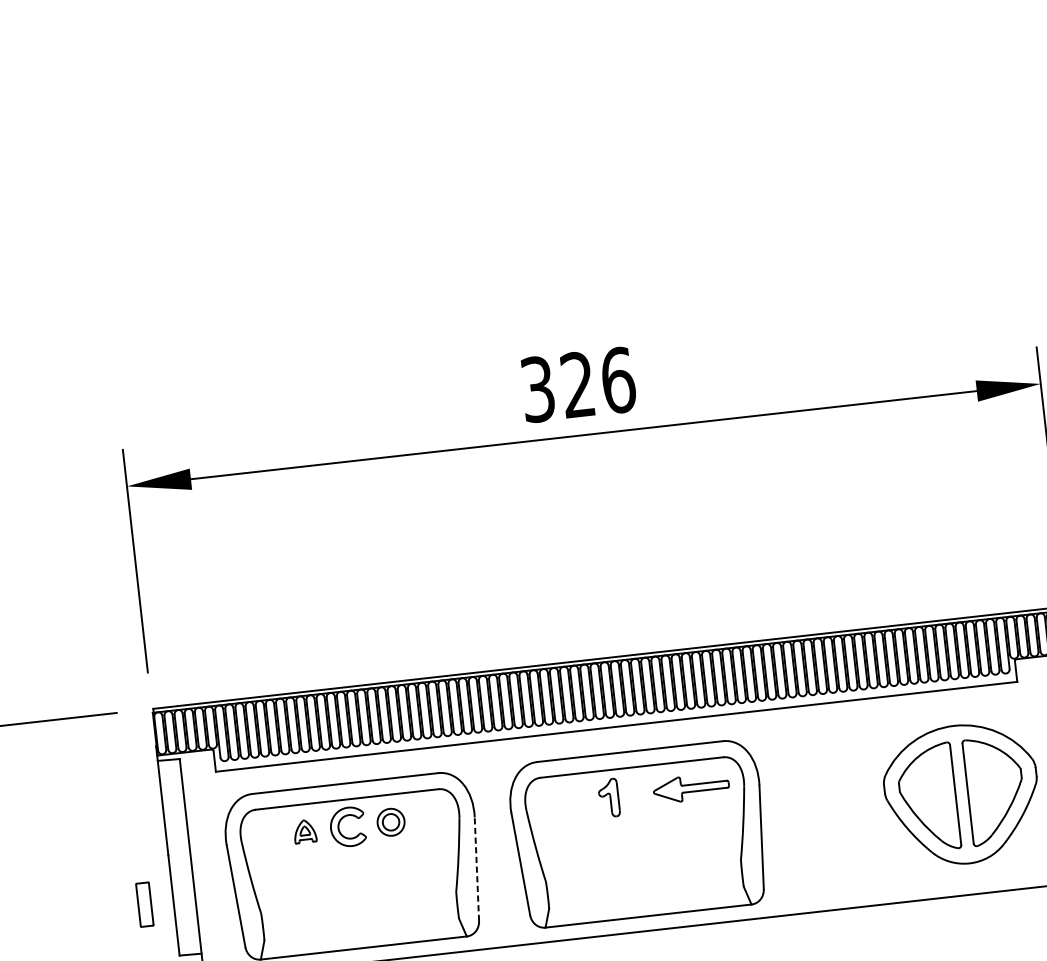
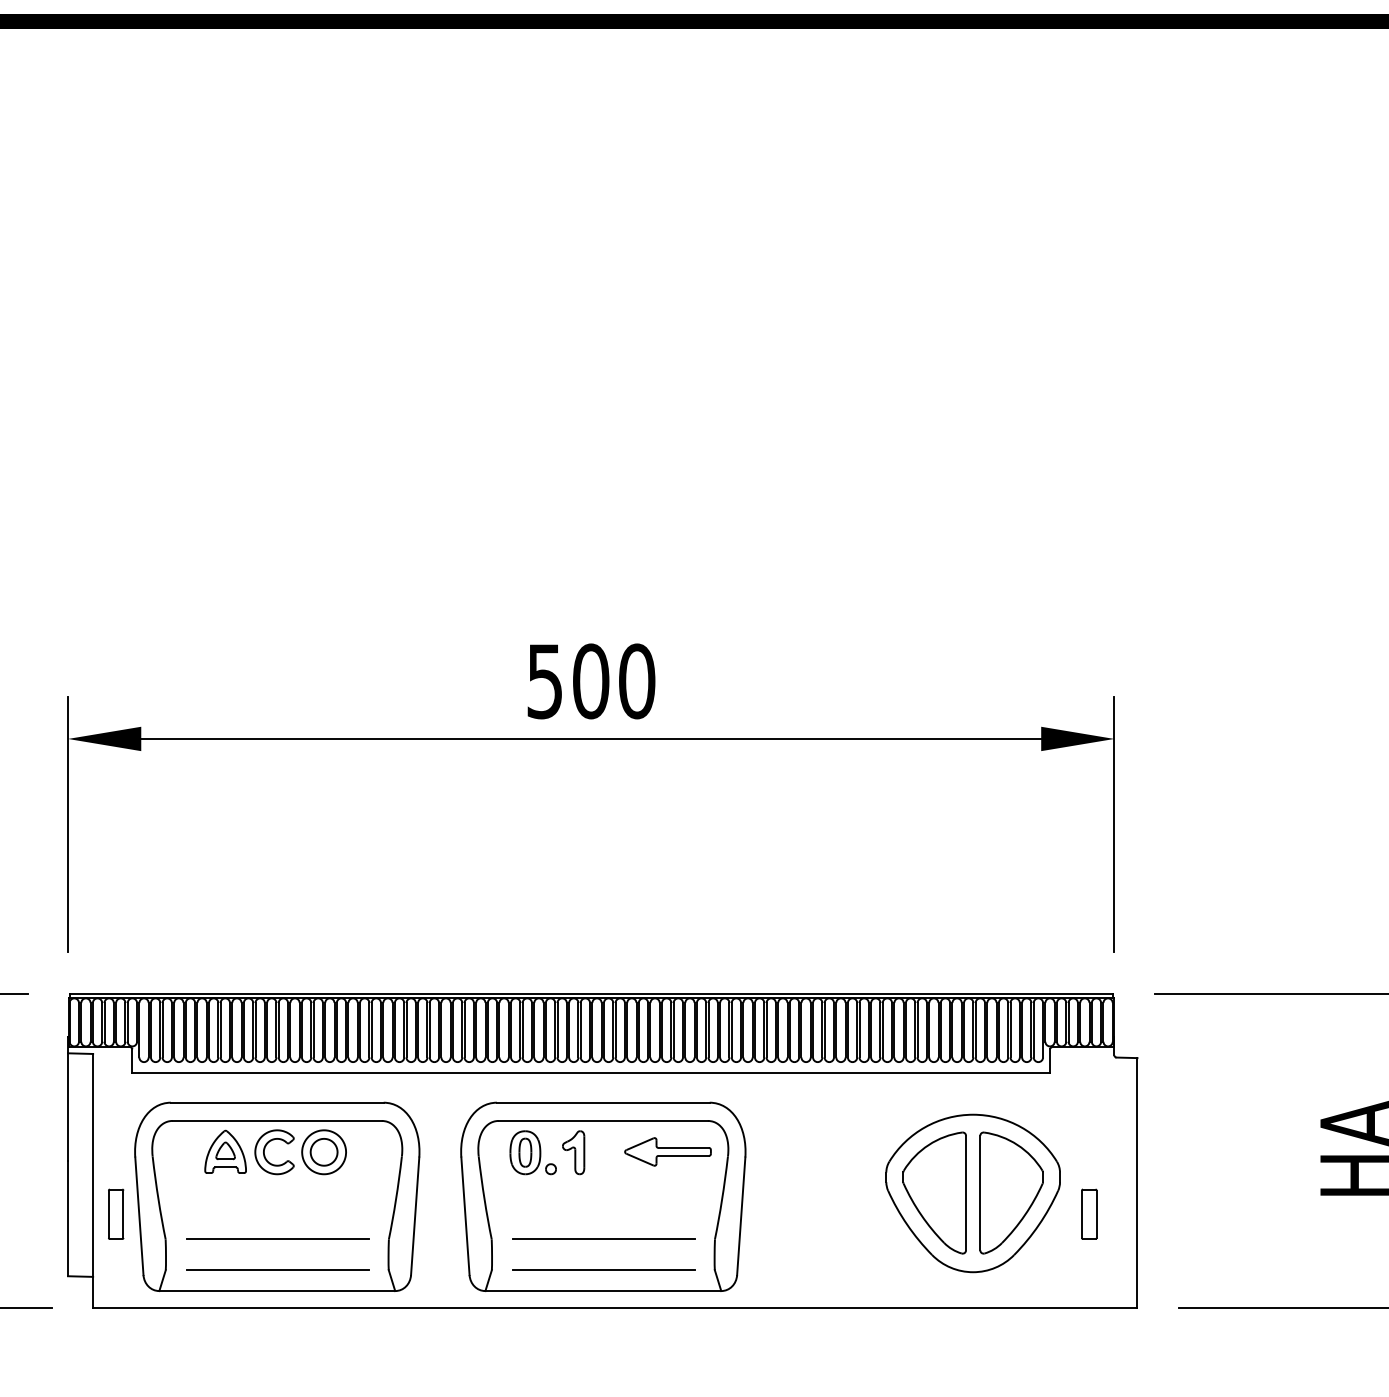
text: (578, 384) -> (591, 681), 326 -> 500
part: (573, 802) -> (532, 1152), added
part: (390, 822) -> (323, 1152), size x1.43
part: (304, 831) -> (225, 1151), size x1.67
line: (477, 869) -> (415, 1216), dashed -> solid
line: (643, 871) -> (603, 1239), added
line: (647, 898) -> (604, 1270), added
line: (358, 902) -> (277, 1239), added
part: (145, 903) -> (116, 1213), moved
line: (362, 929) -> (278, 1270), added

